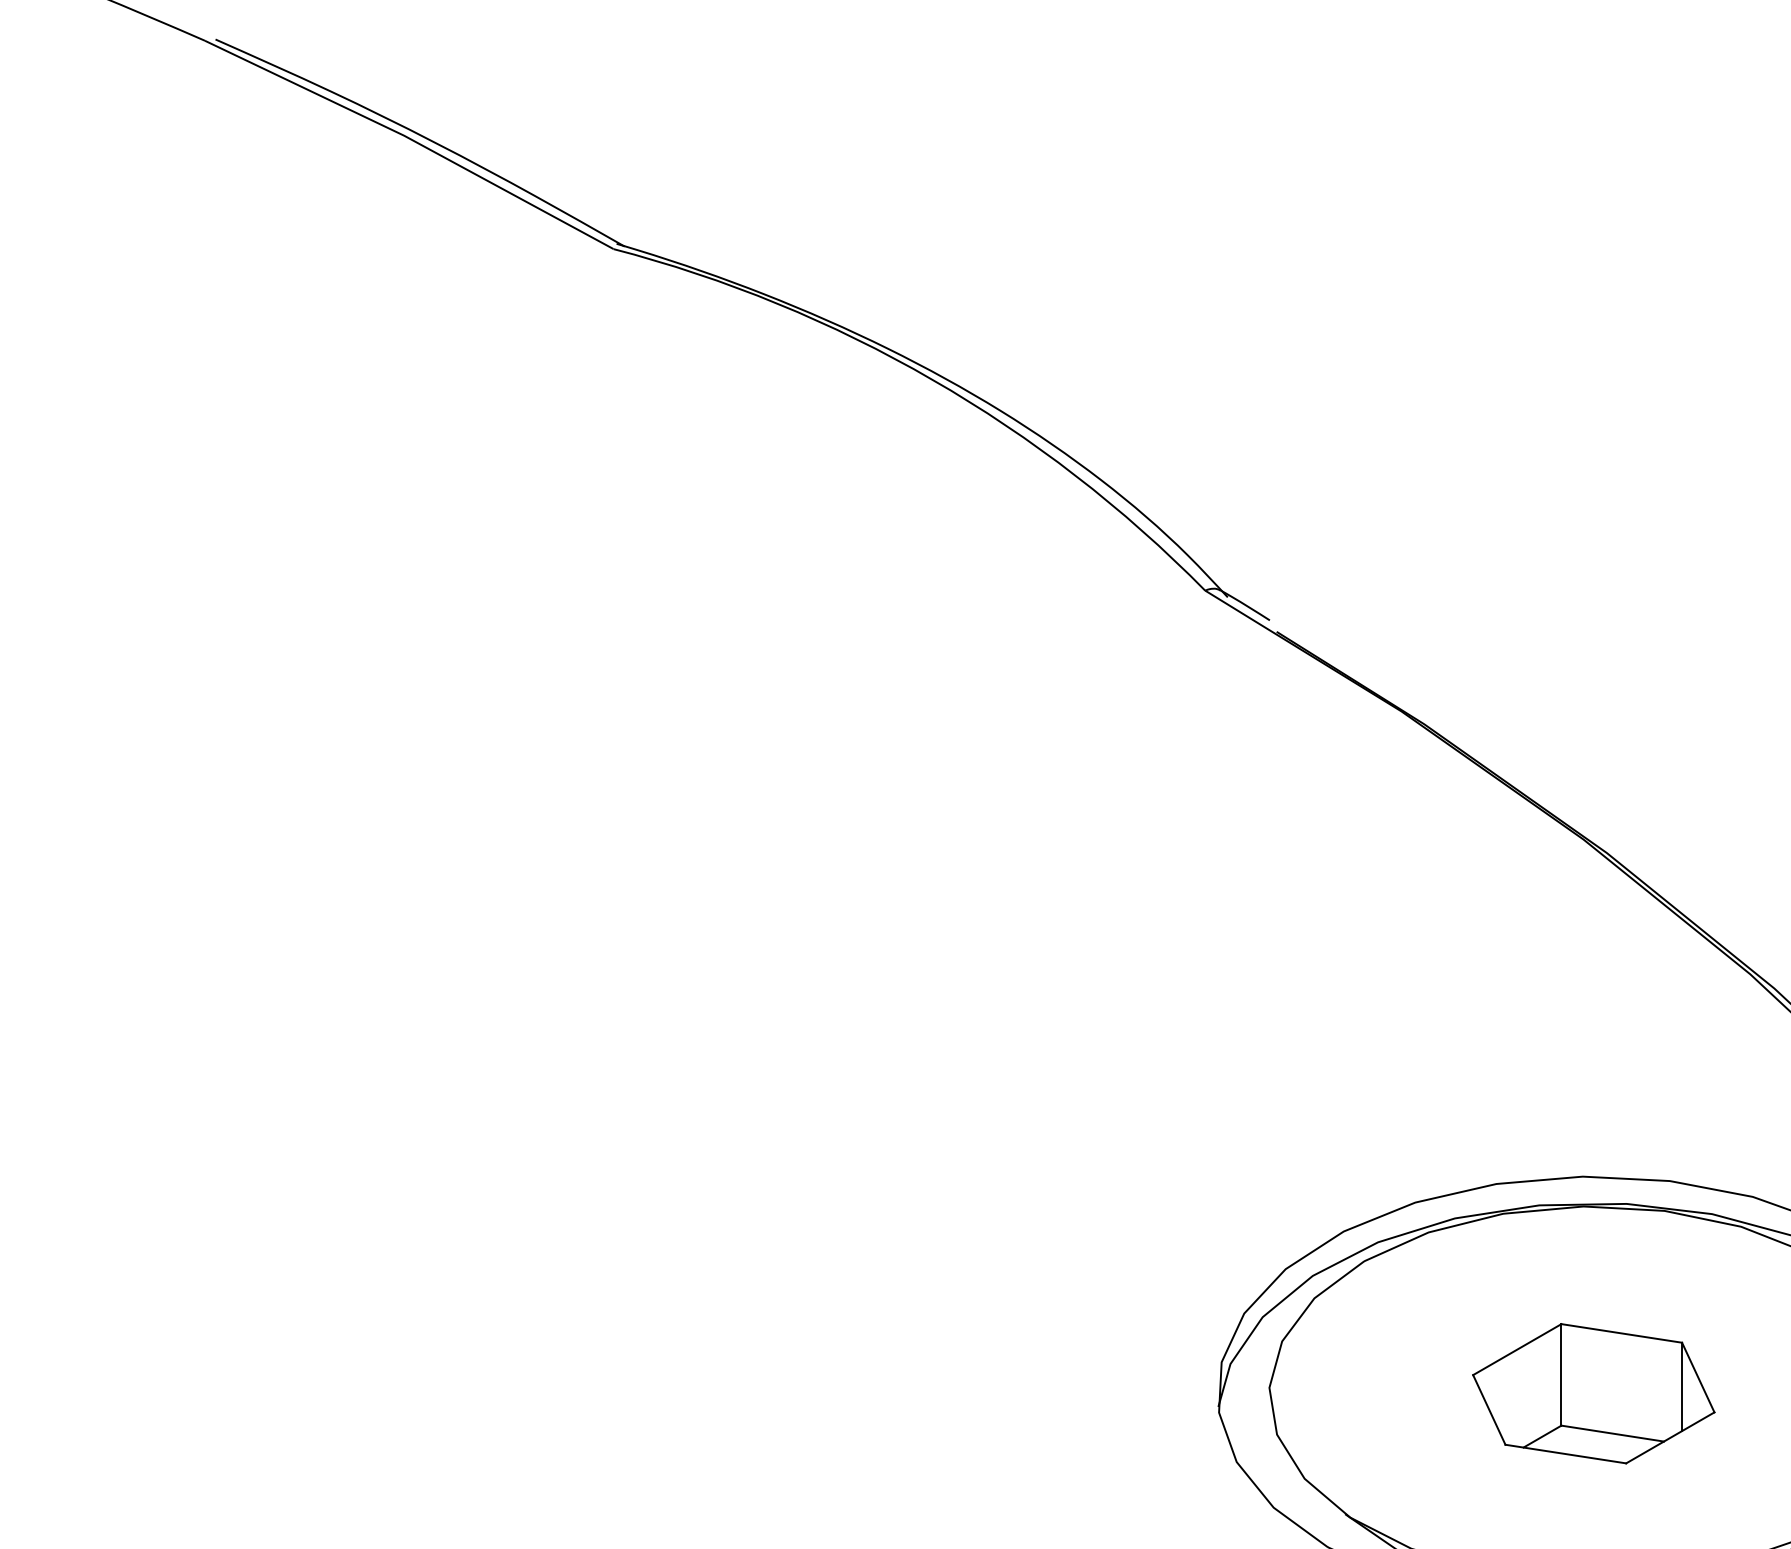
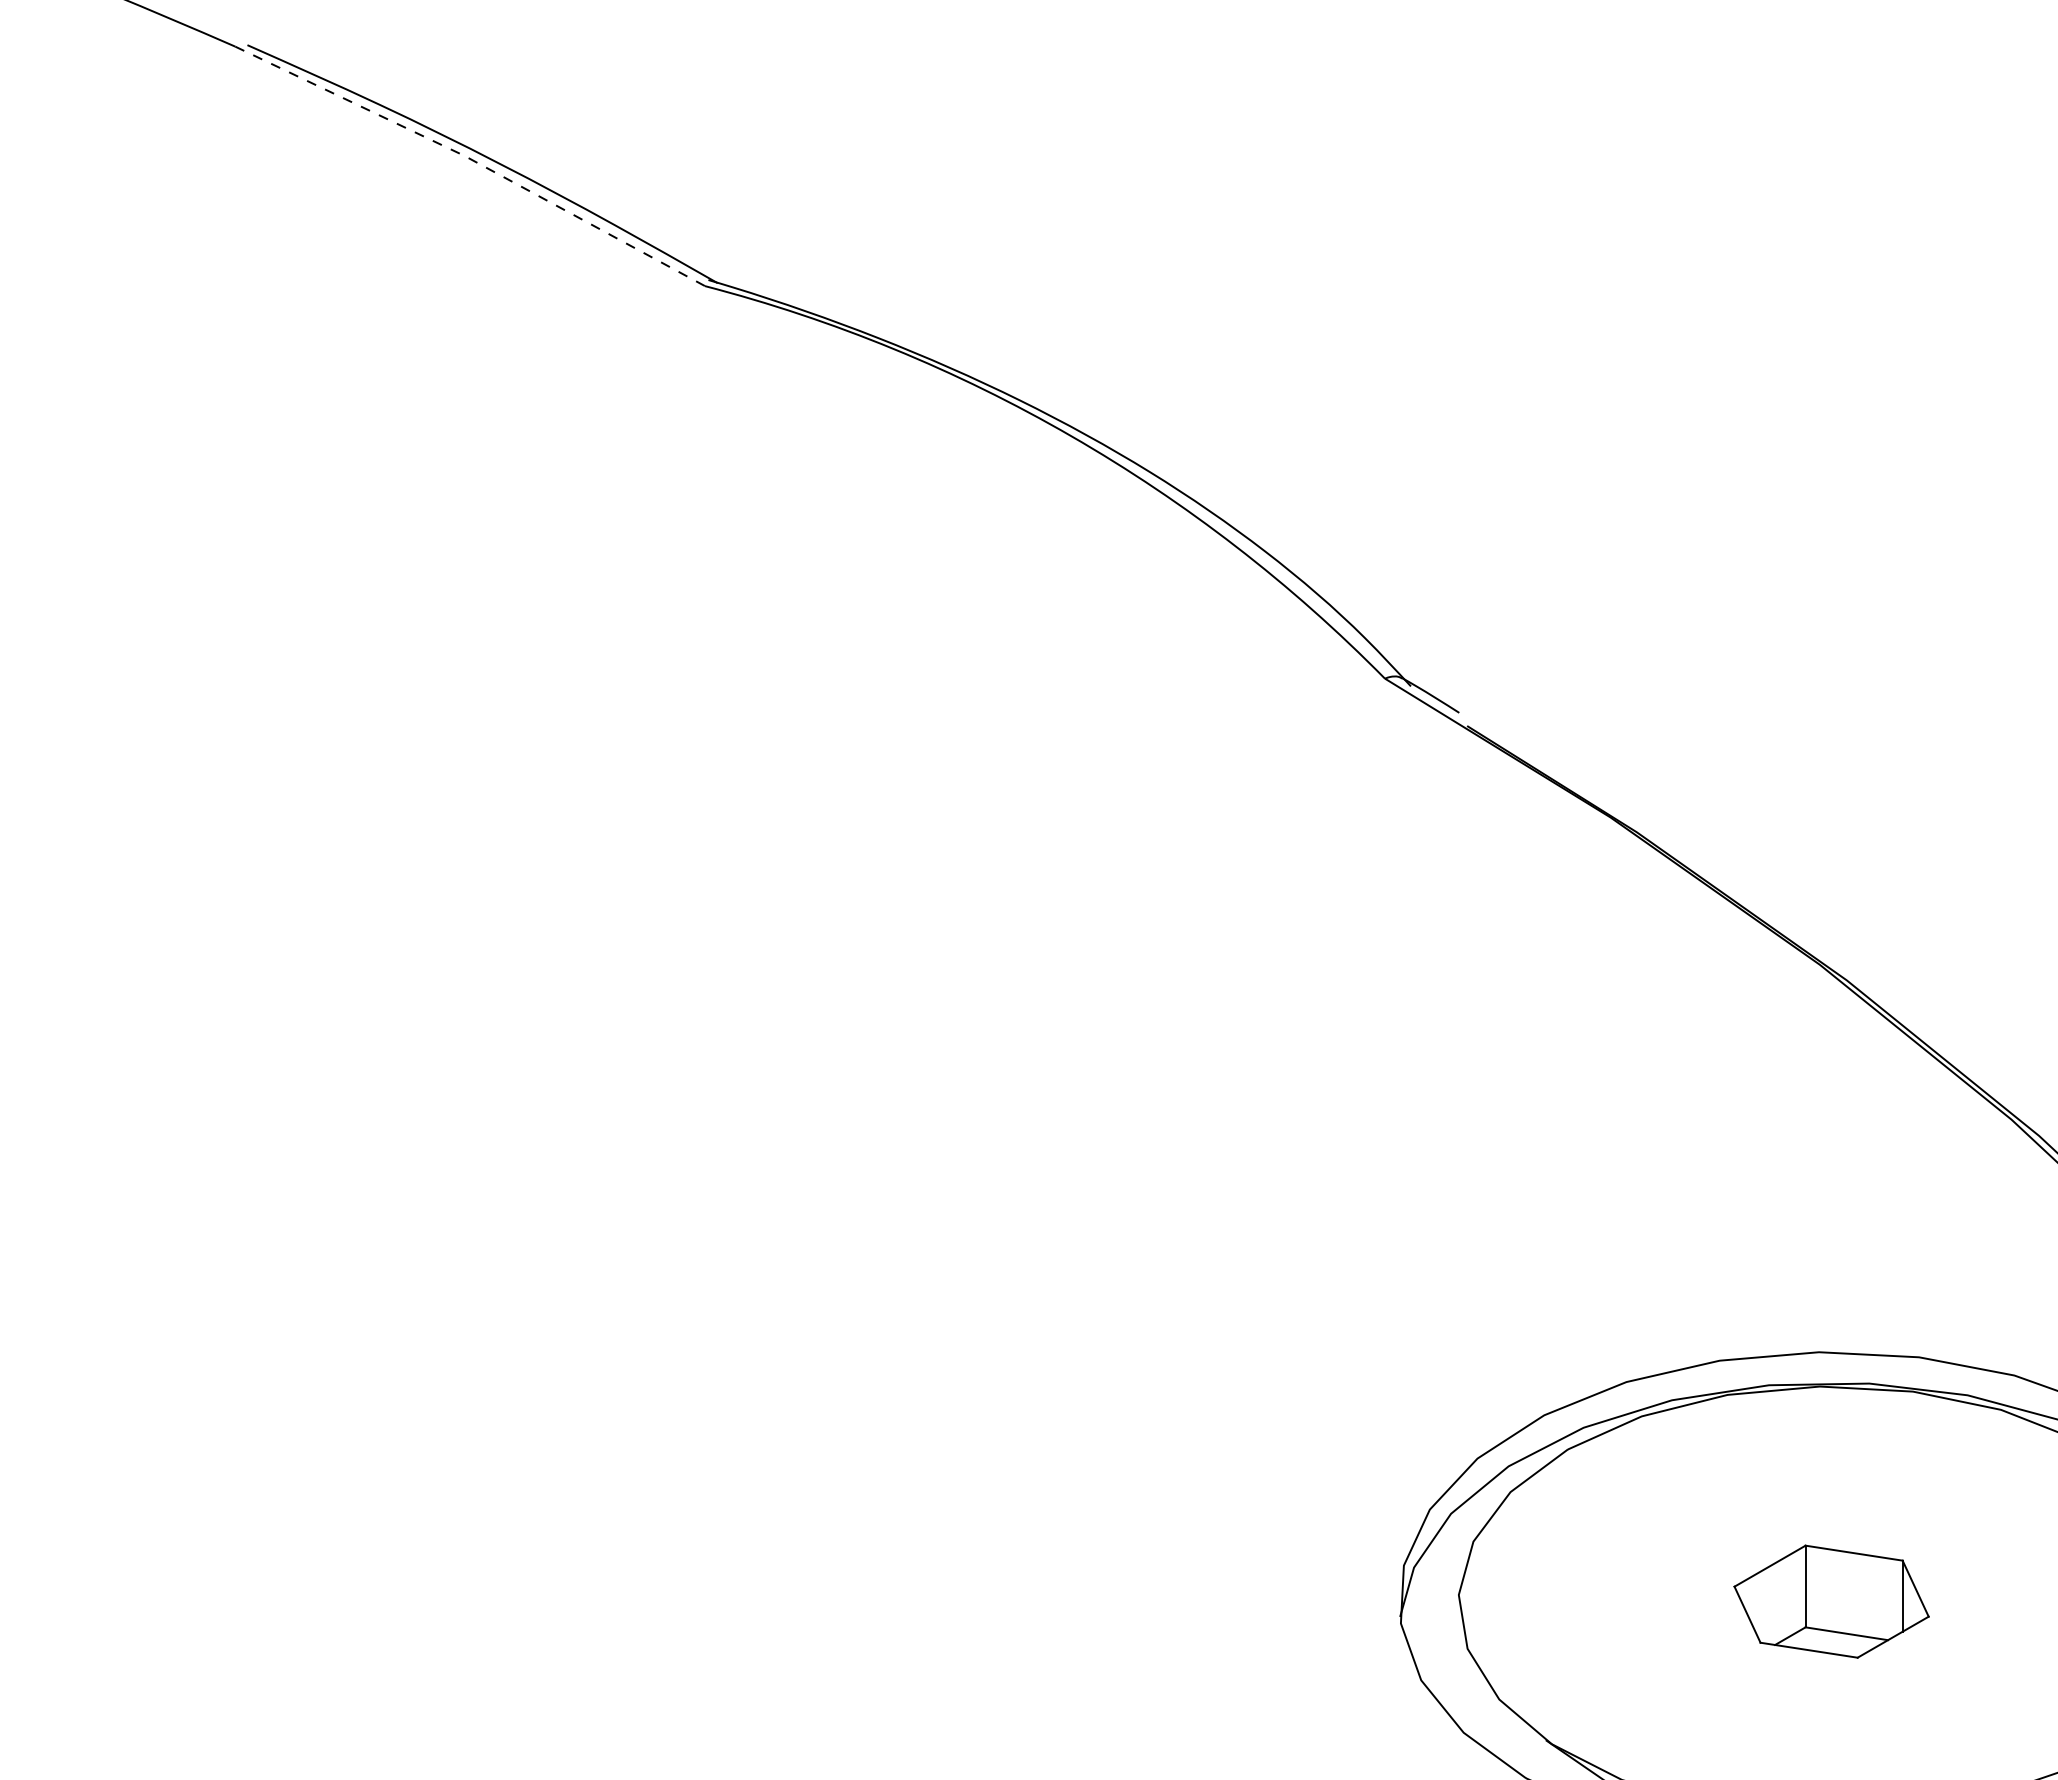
line: (411, 139) -> (472, 160), solid -> dashed
part: (1593, 1393) -> (1831, 1601), size x0.7

